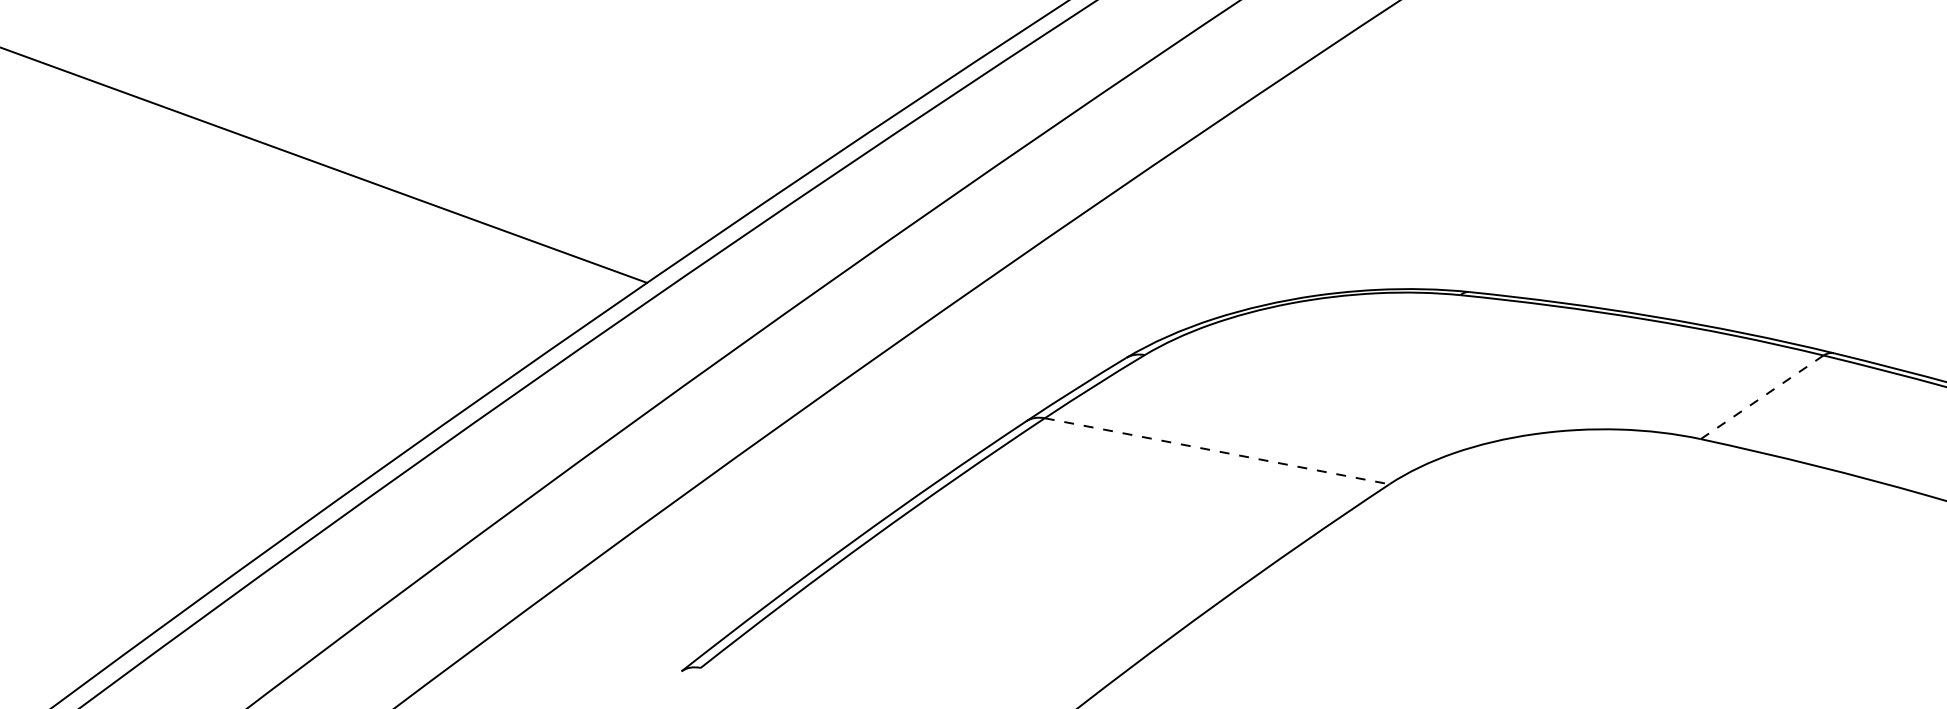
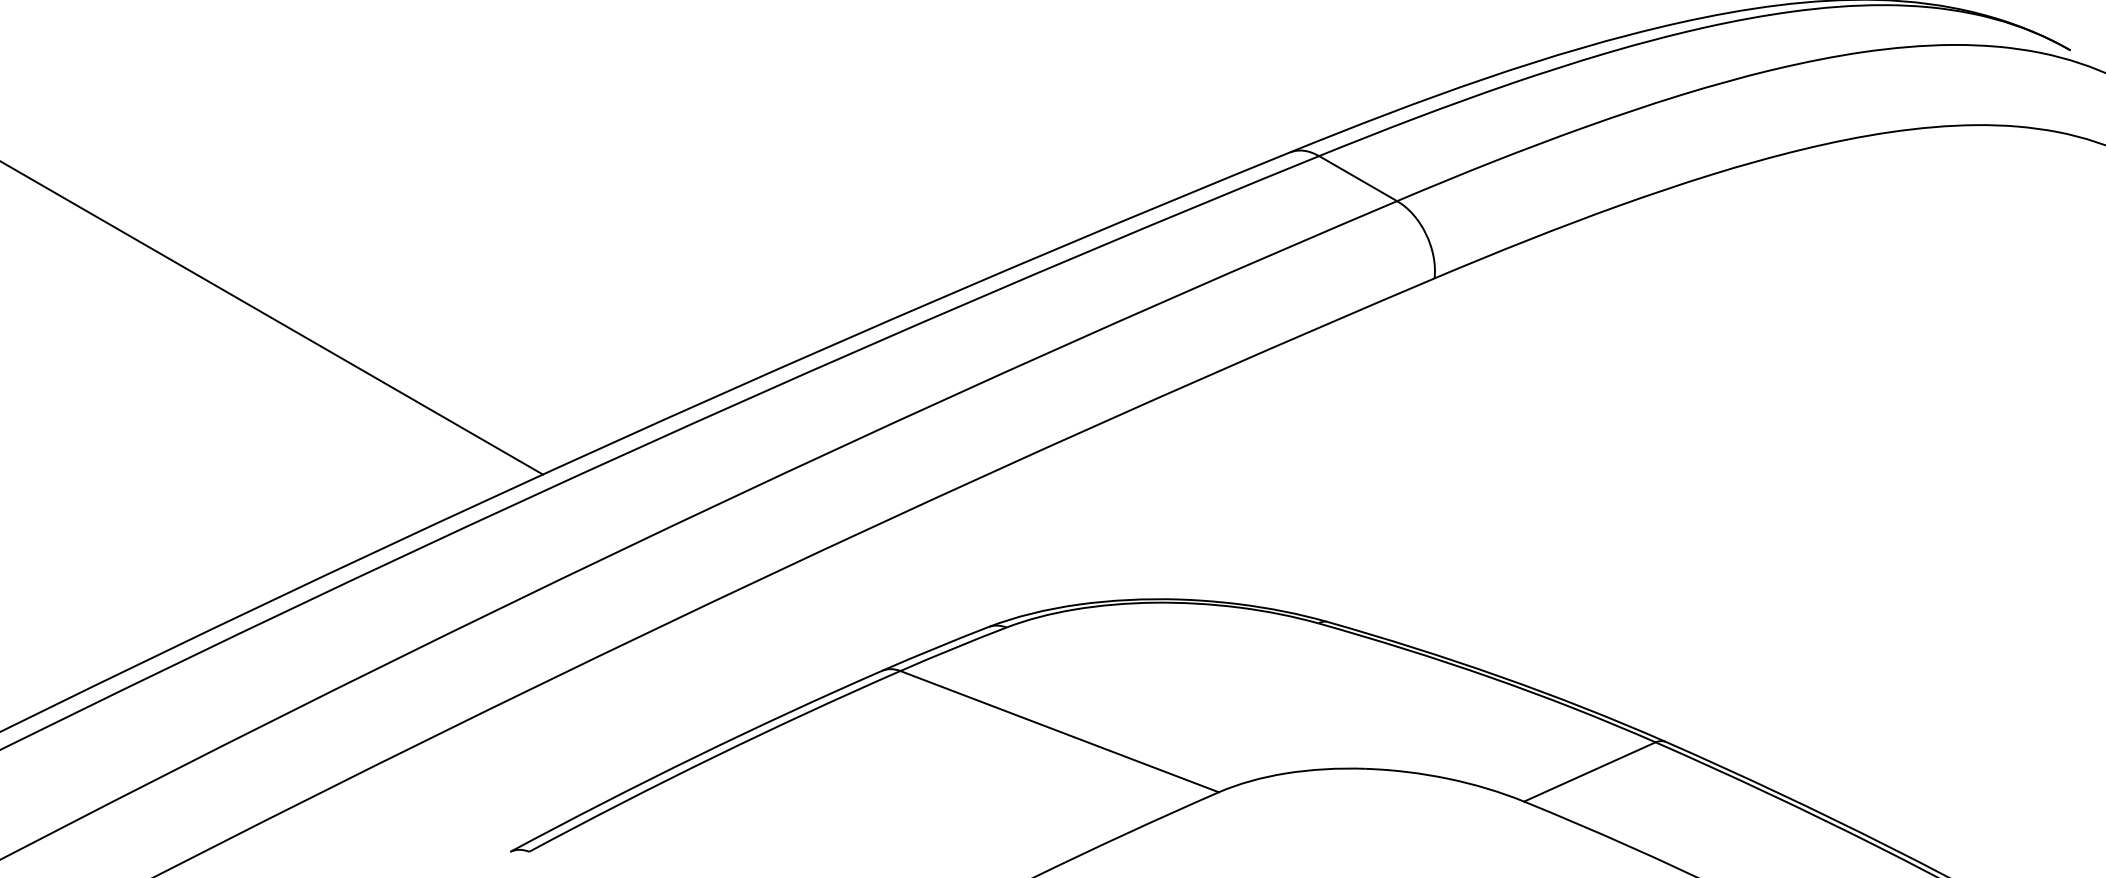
line: (1761, 397) -> (1589, 772), dashed -> solid
line: (1217, 450) -> (1060, 731), dashed -> solid

